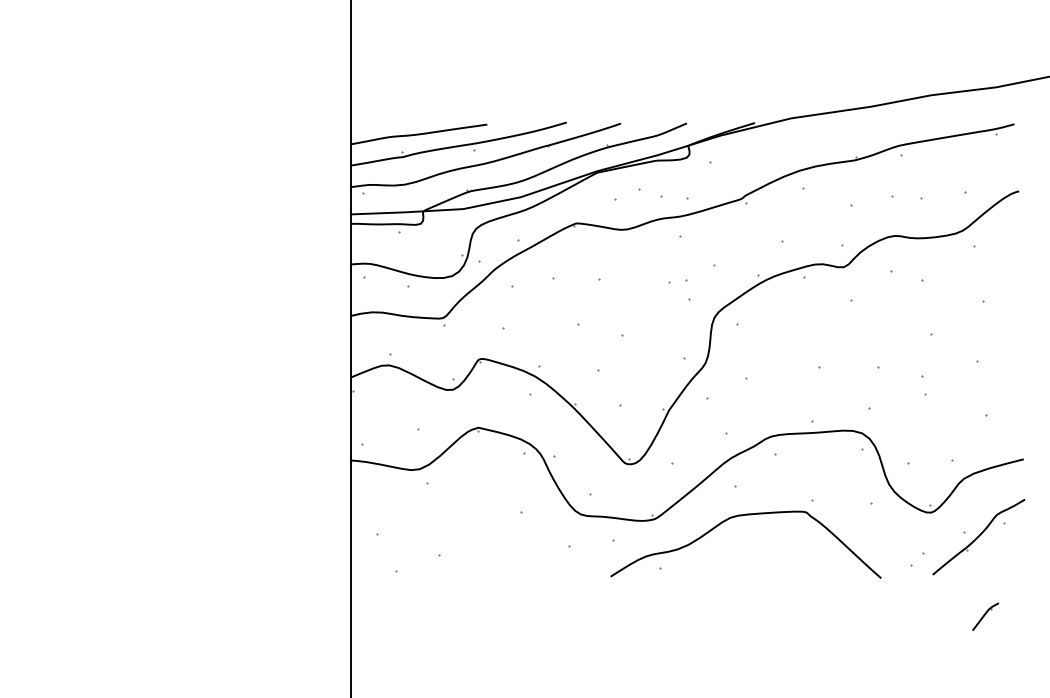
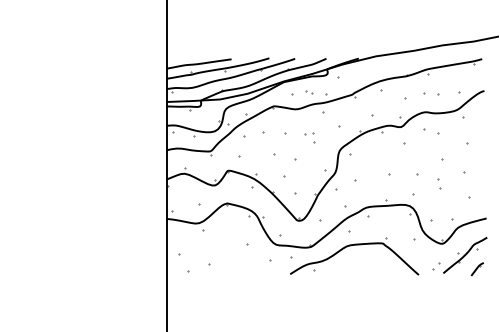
part: (651, 194) -> (309, 92), size x0.62
part: (678, 289) -> (309, 137), moved
line: (983, 617) -> (476, 269), moved

